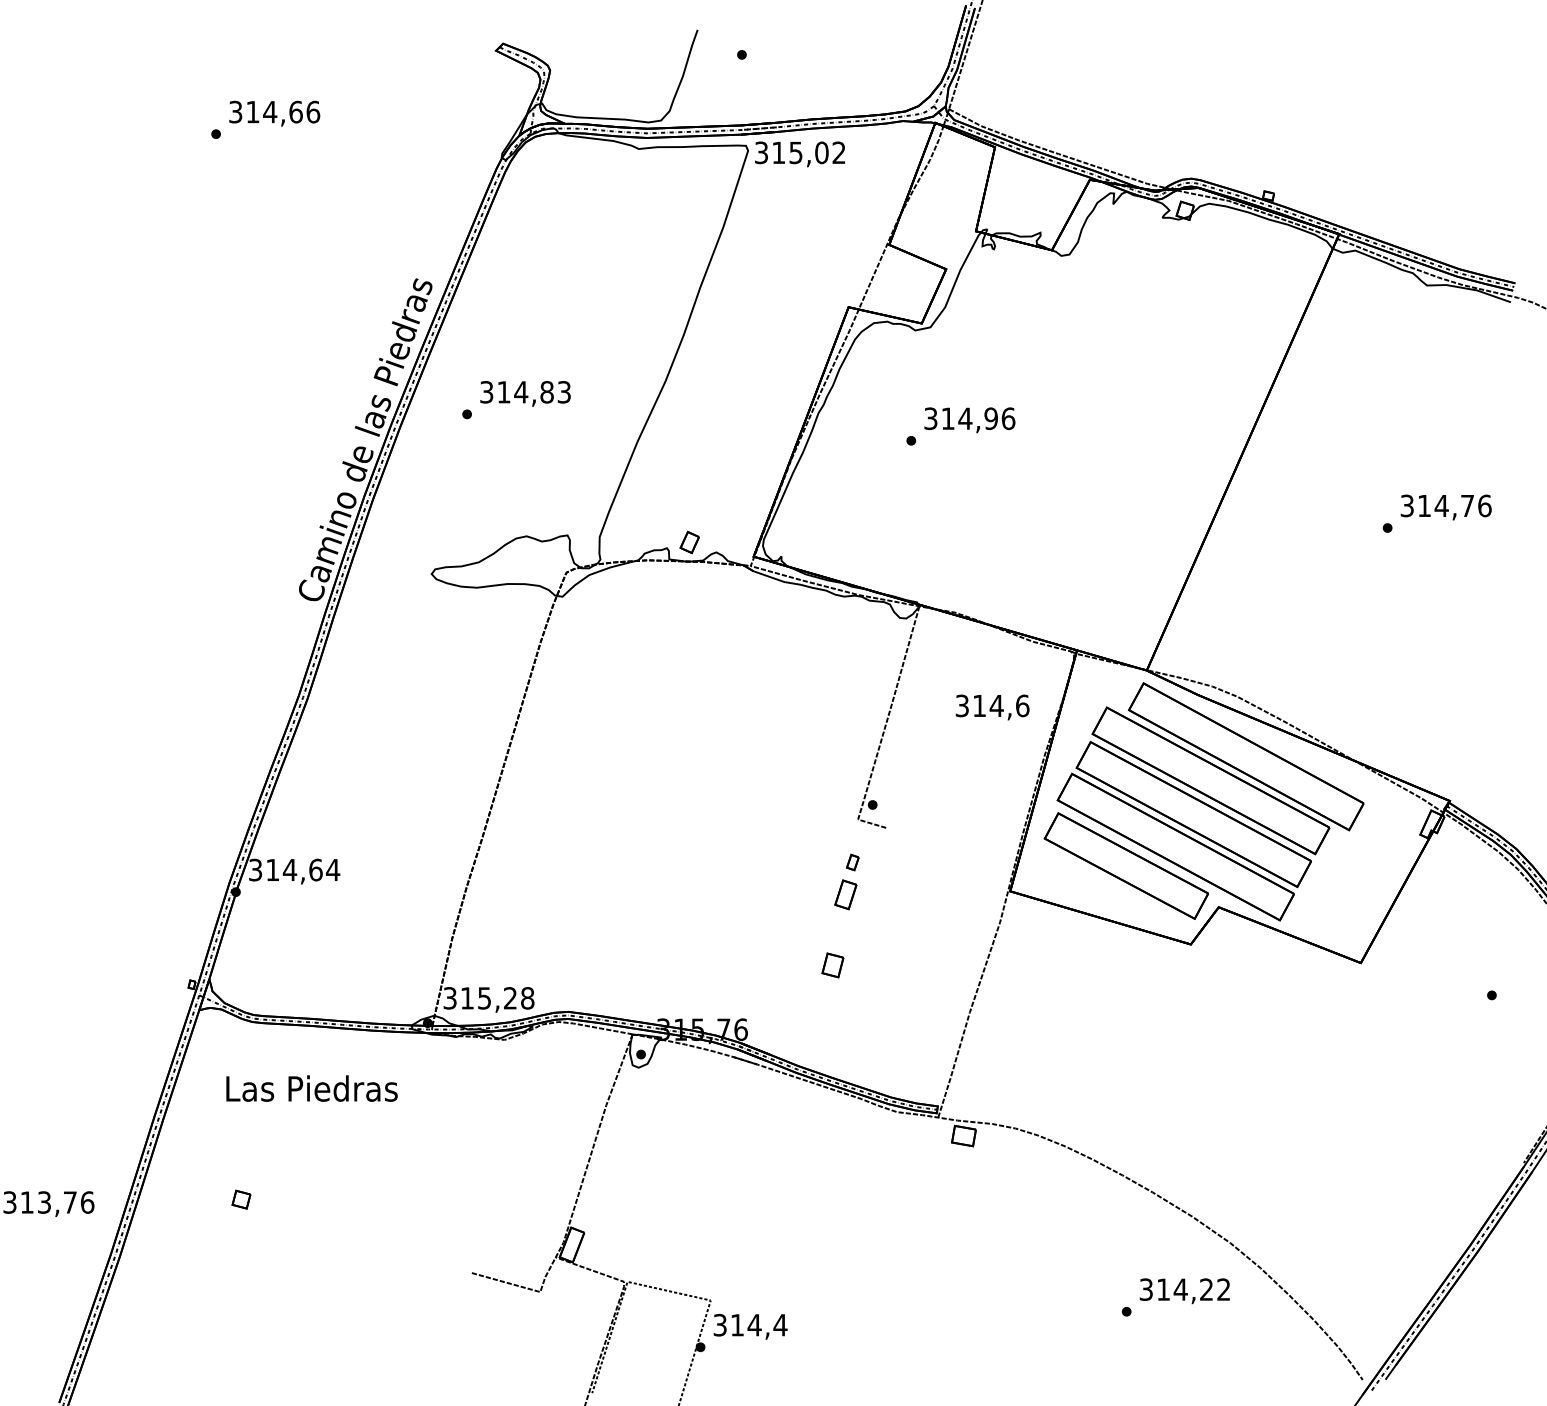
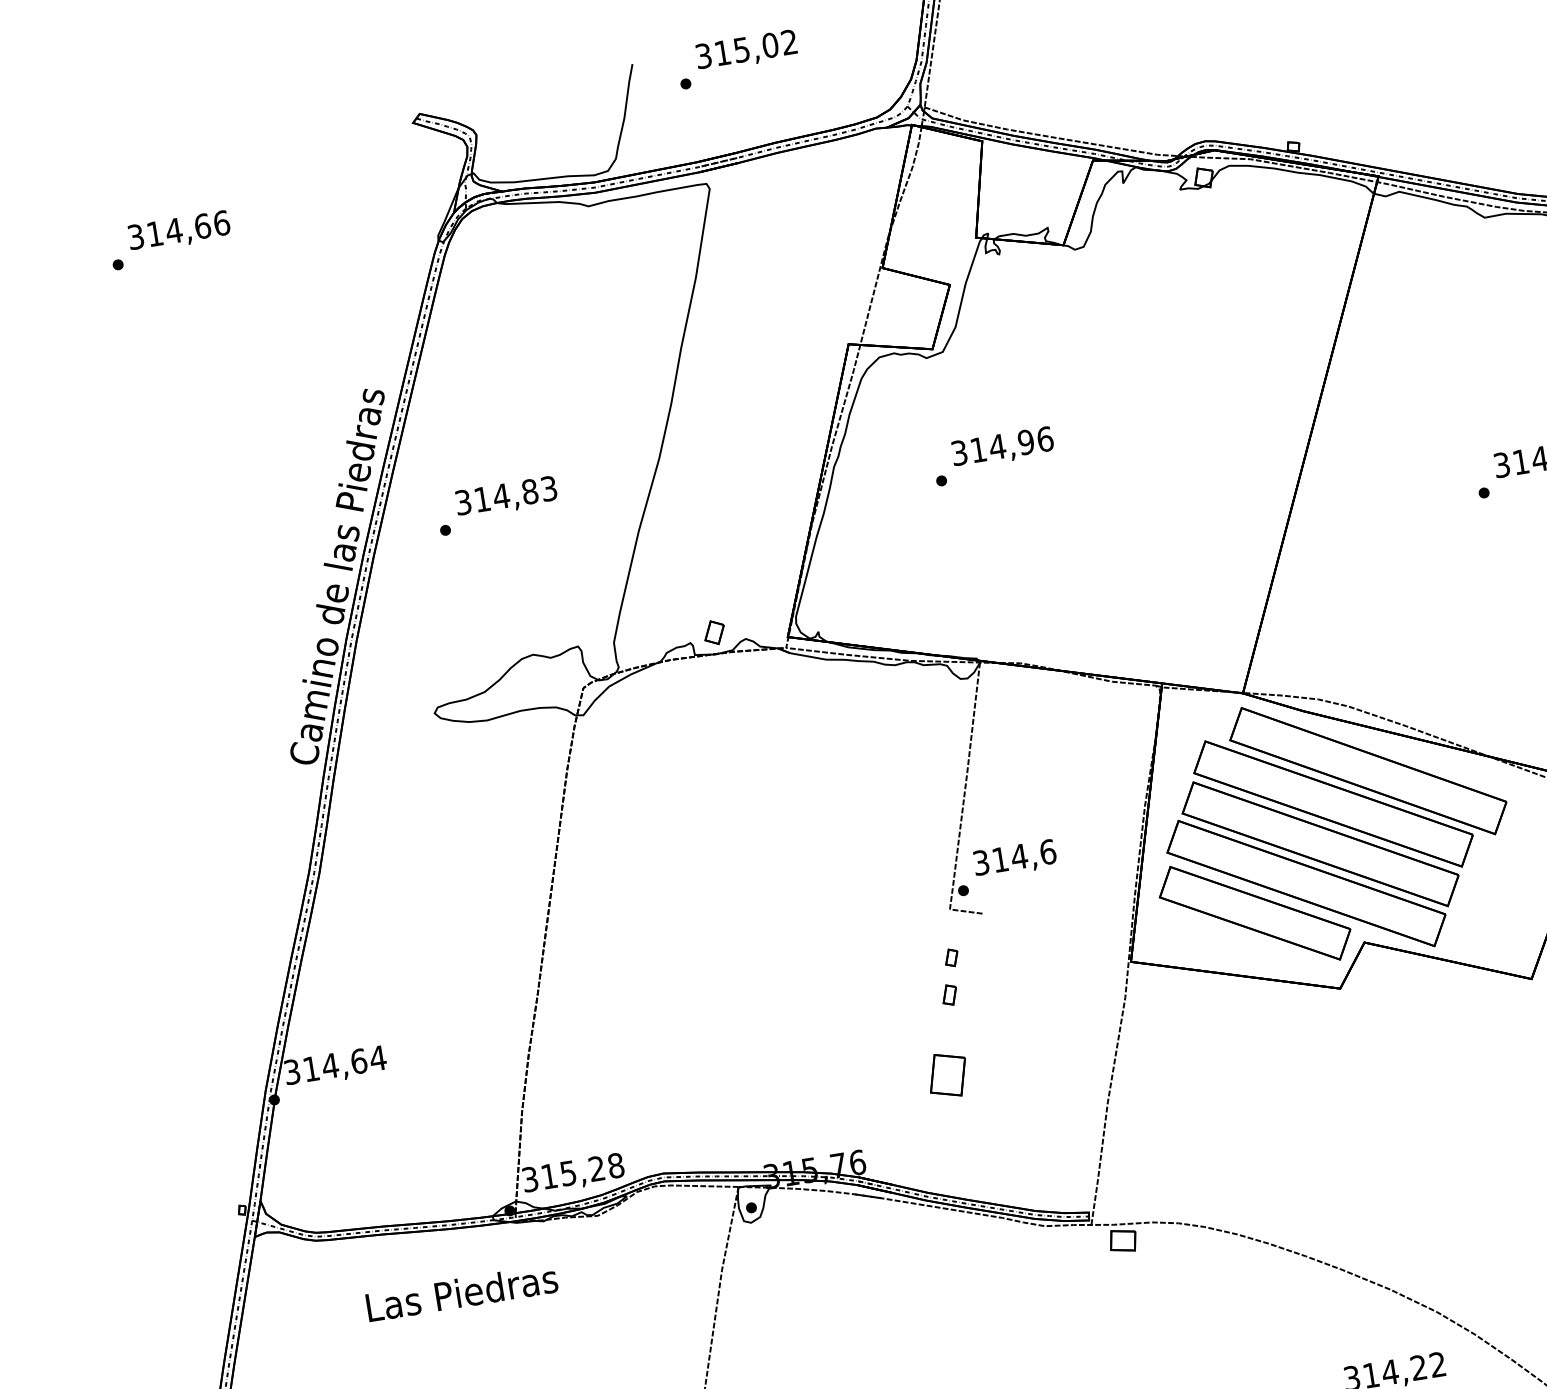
text: (799, 154) -> (745, 51), moved
text: (992, 707) -> (1014, 859), moved
part: (845, 895) -> (949, 995), size x0.62
part: (832, 965) -> (947, 1075), size x1.67
text: (311, 1088) -> (461, 1292), moved

